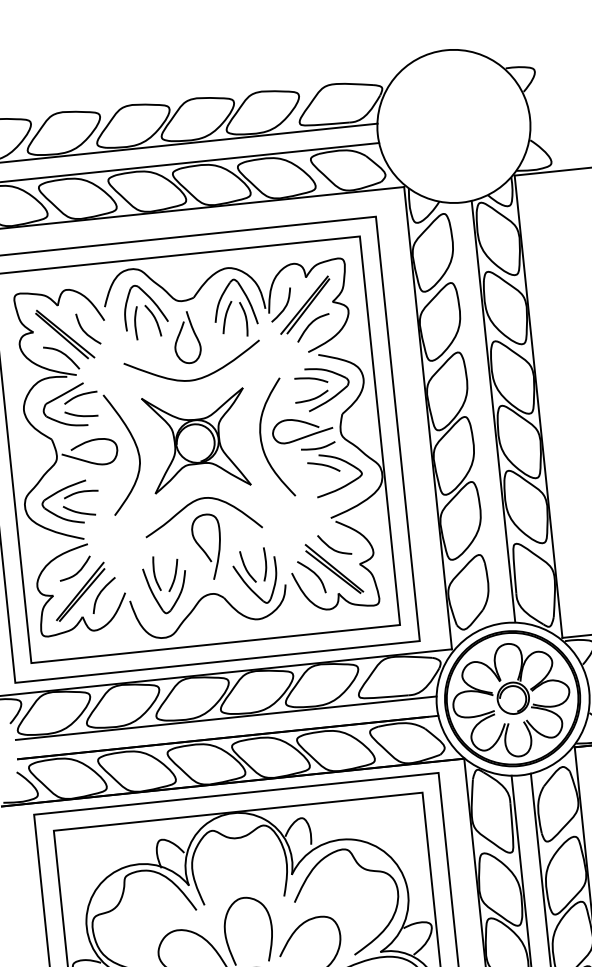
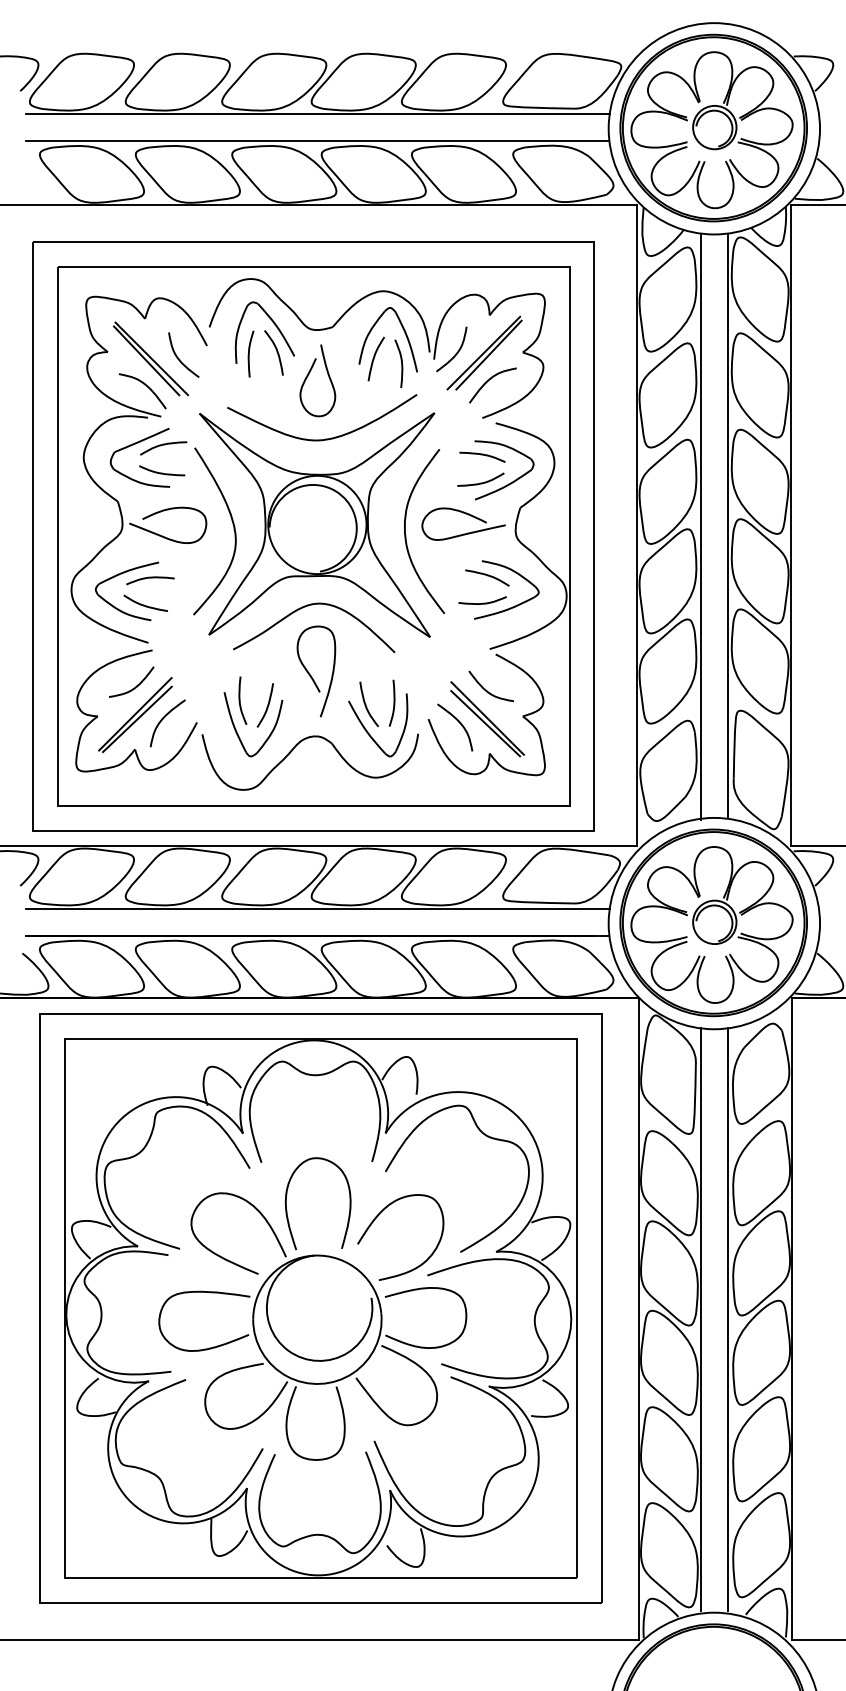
part: (453, 125) -> (713, 127), added
line: (474, 414) -> (701, 526), added
part: (197, 441) -> (317, 524), size x1.67
curve: (318, 447) -> (482, 602), moved

